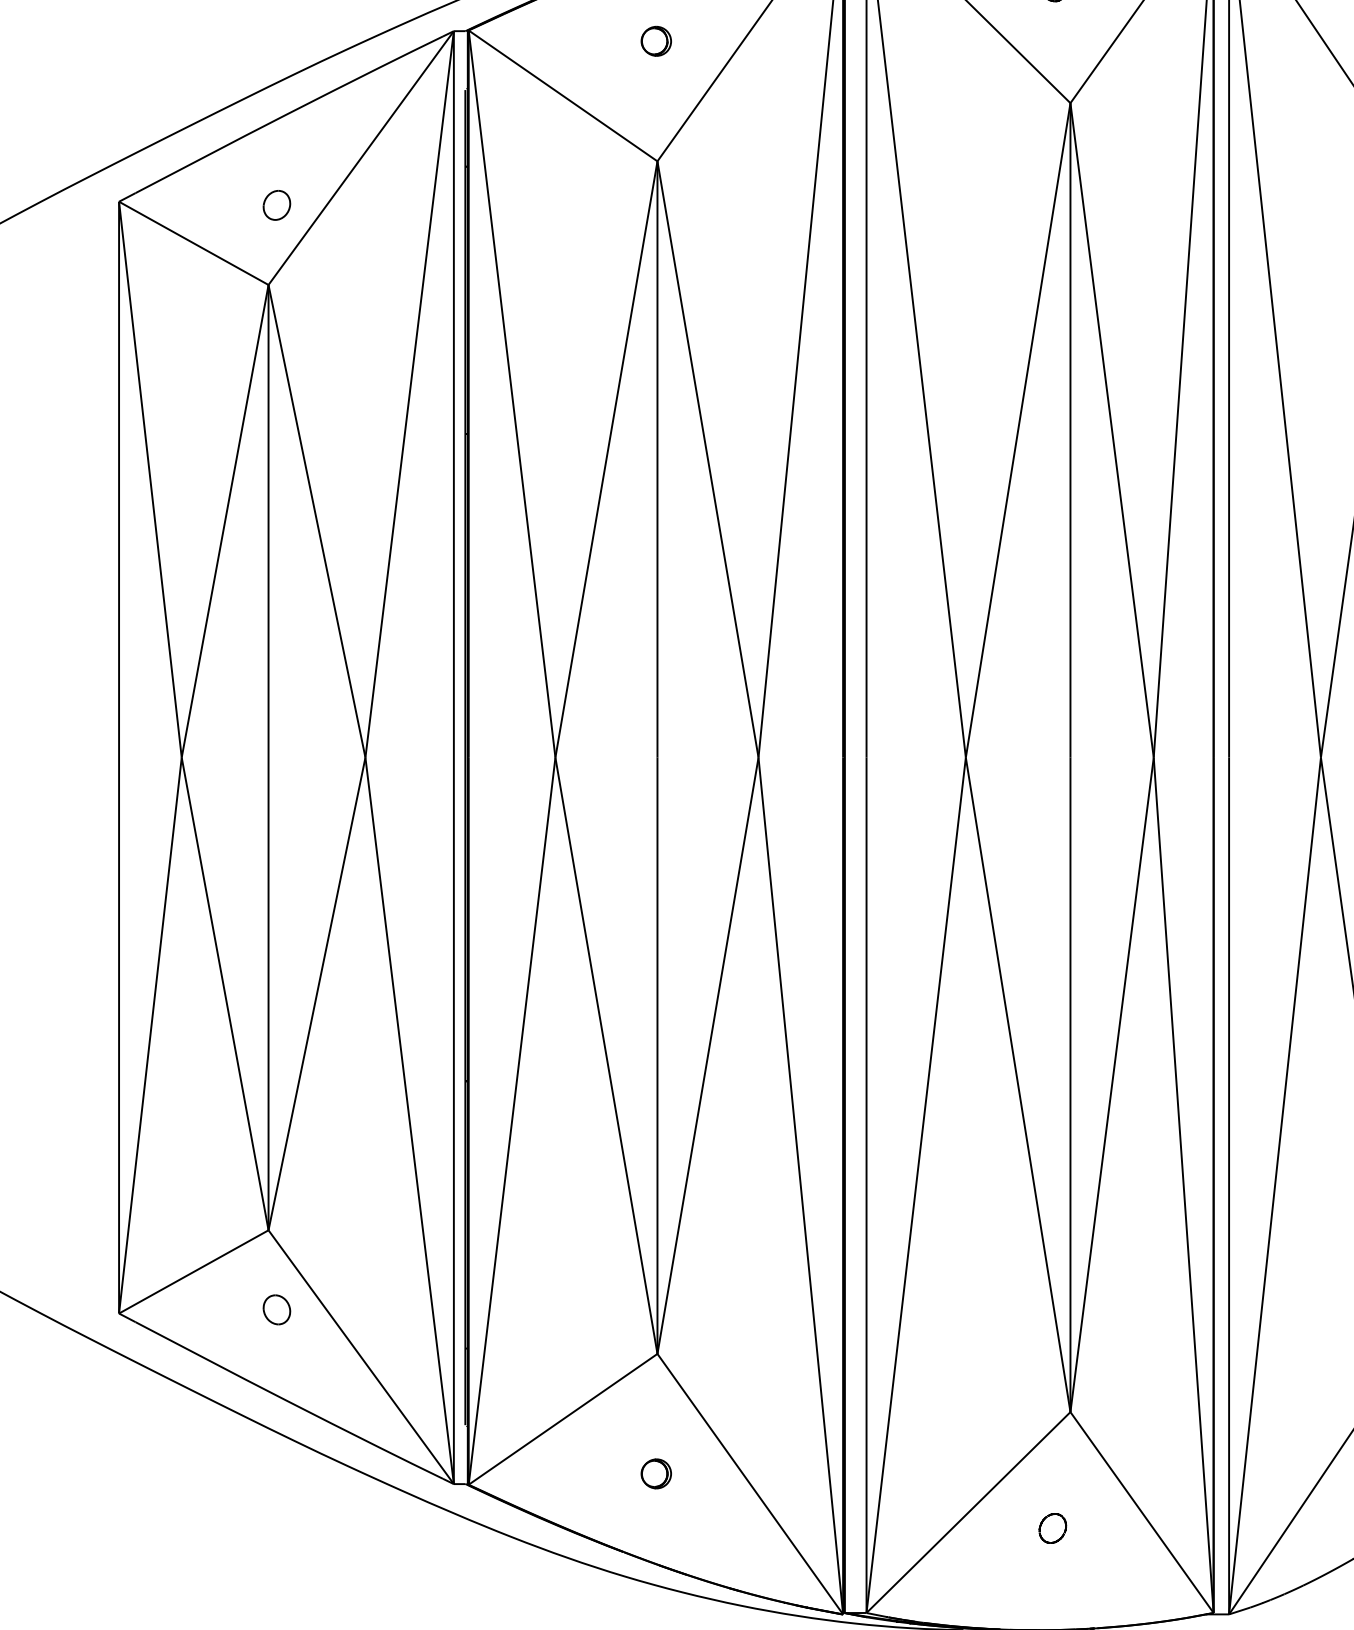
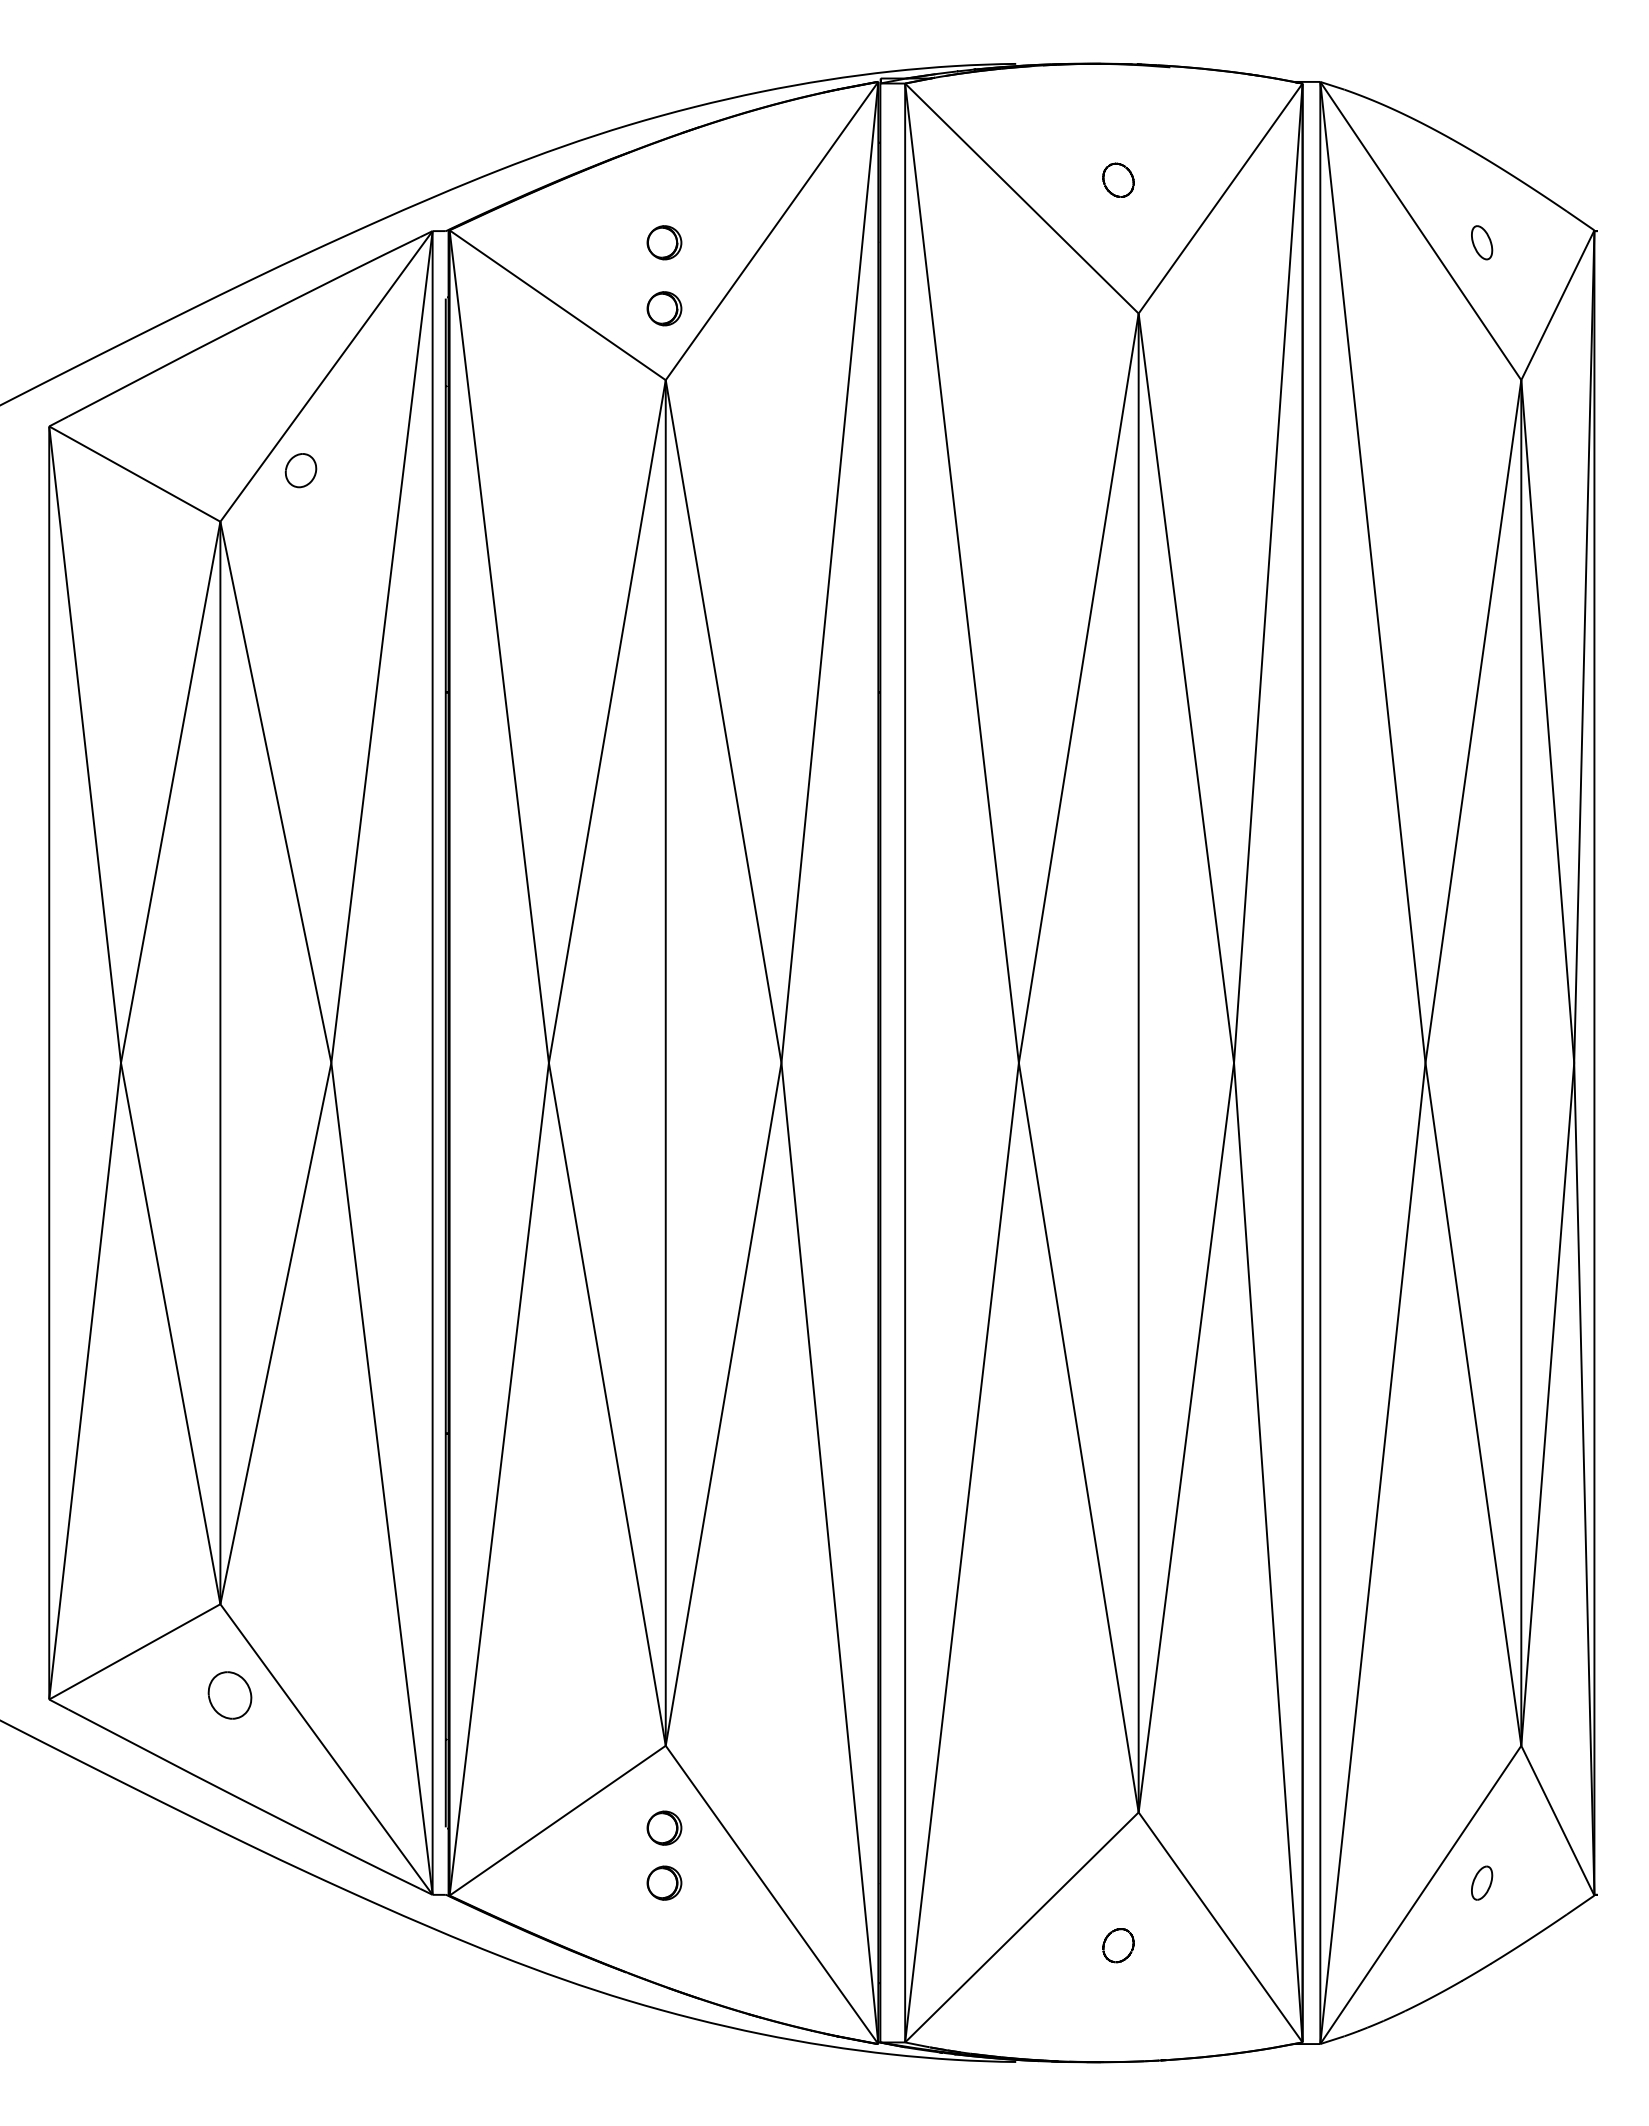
part: (656, 98) -> (664, 308), added
part: (276, 205) -> (300, 470), moved
part: (276, 1309) -> (229, 1694), size x1.4
part: (656, 1425) -> (664, 1827), added

